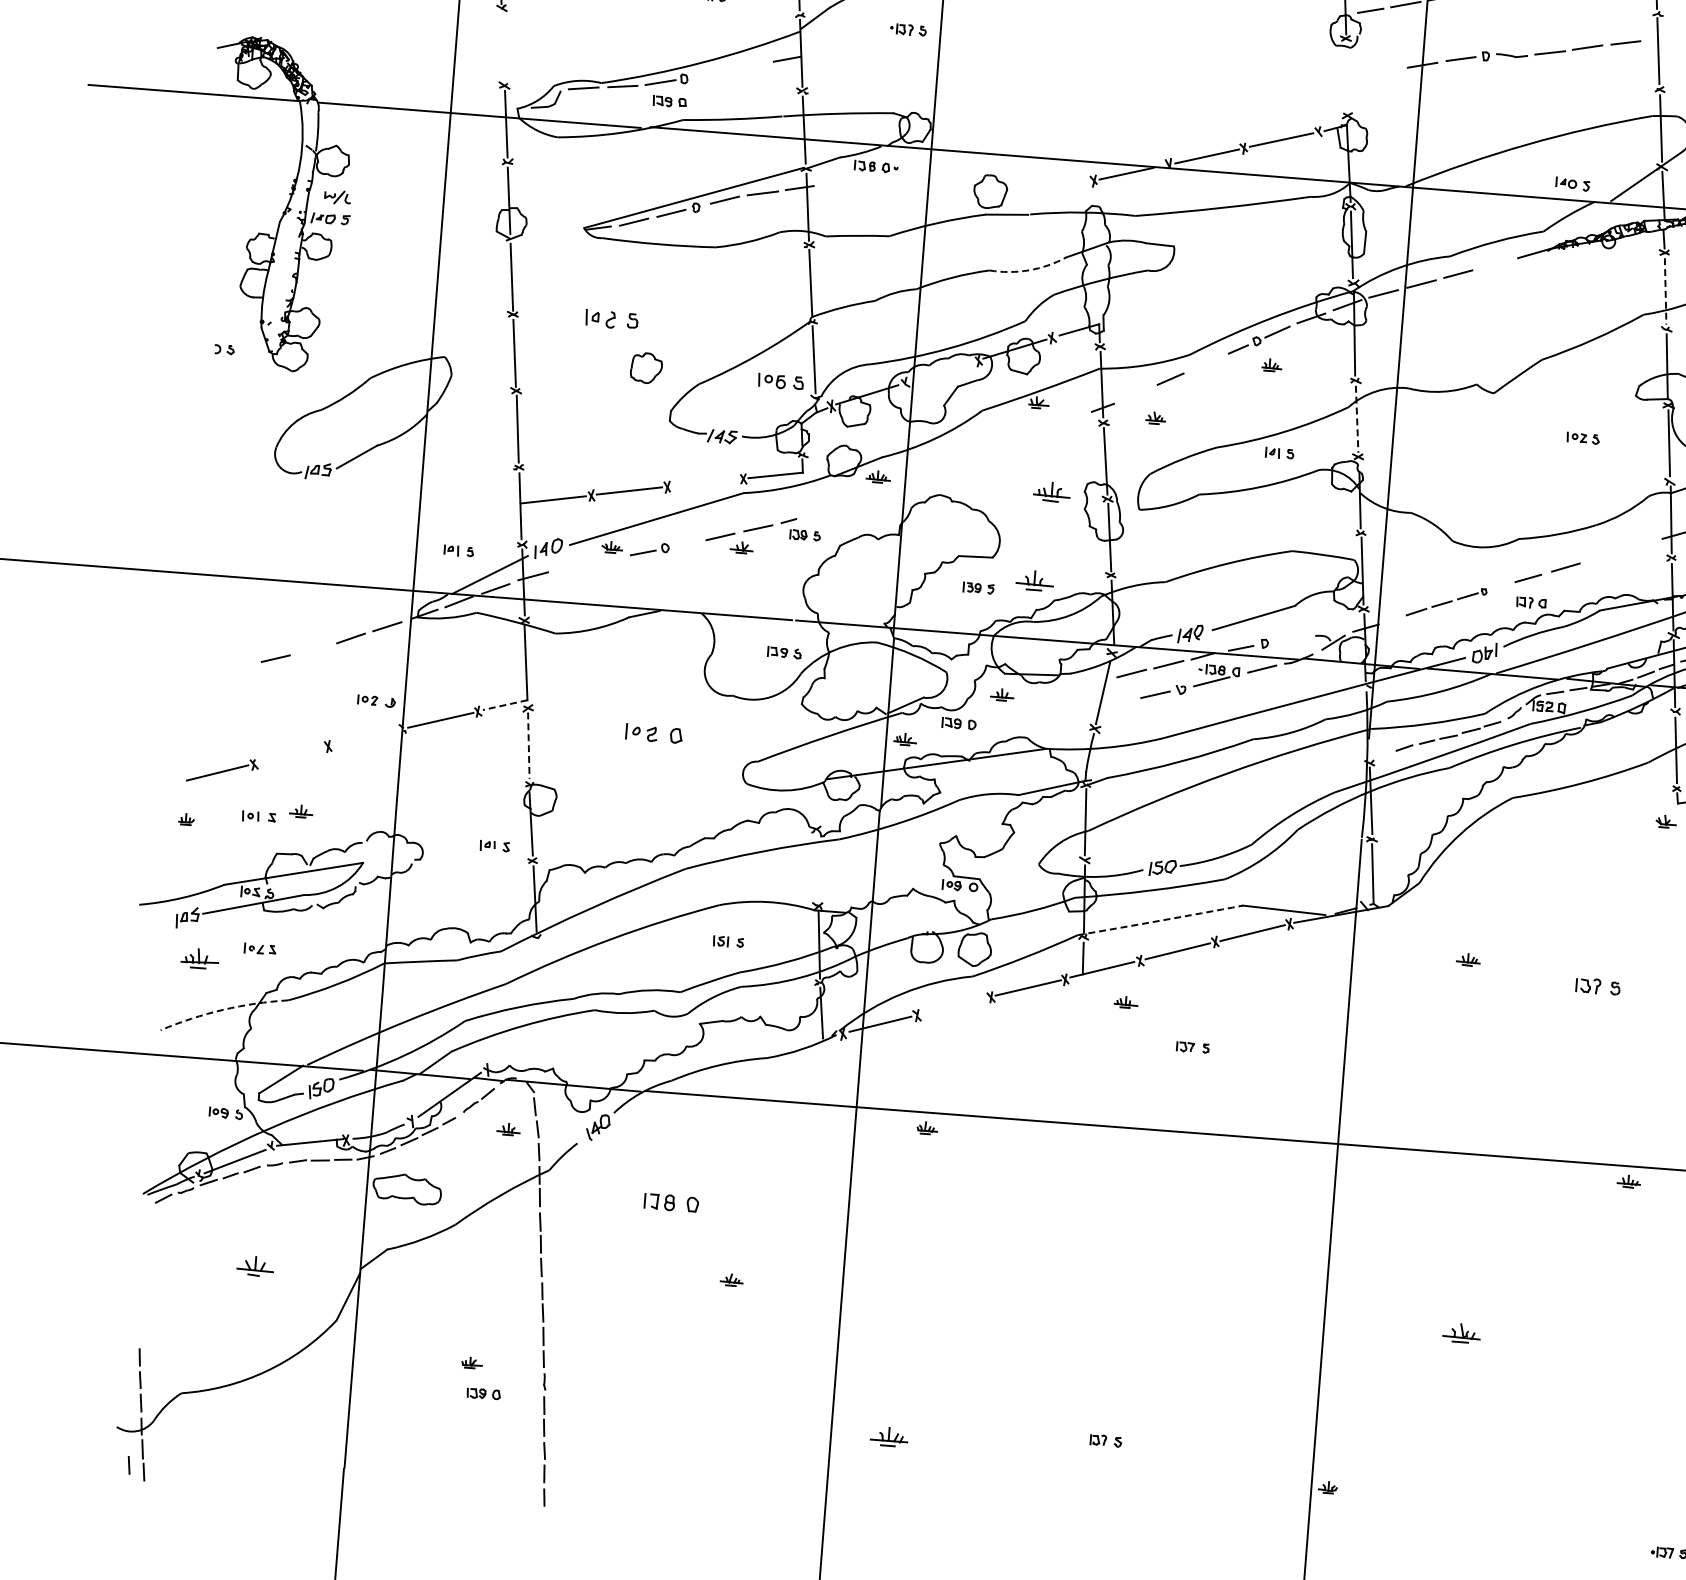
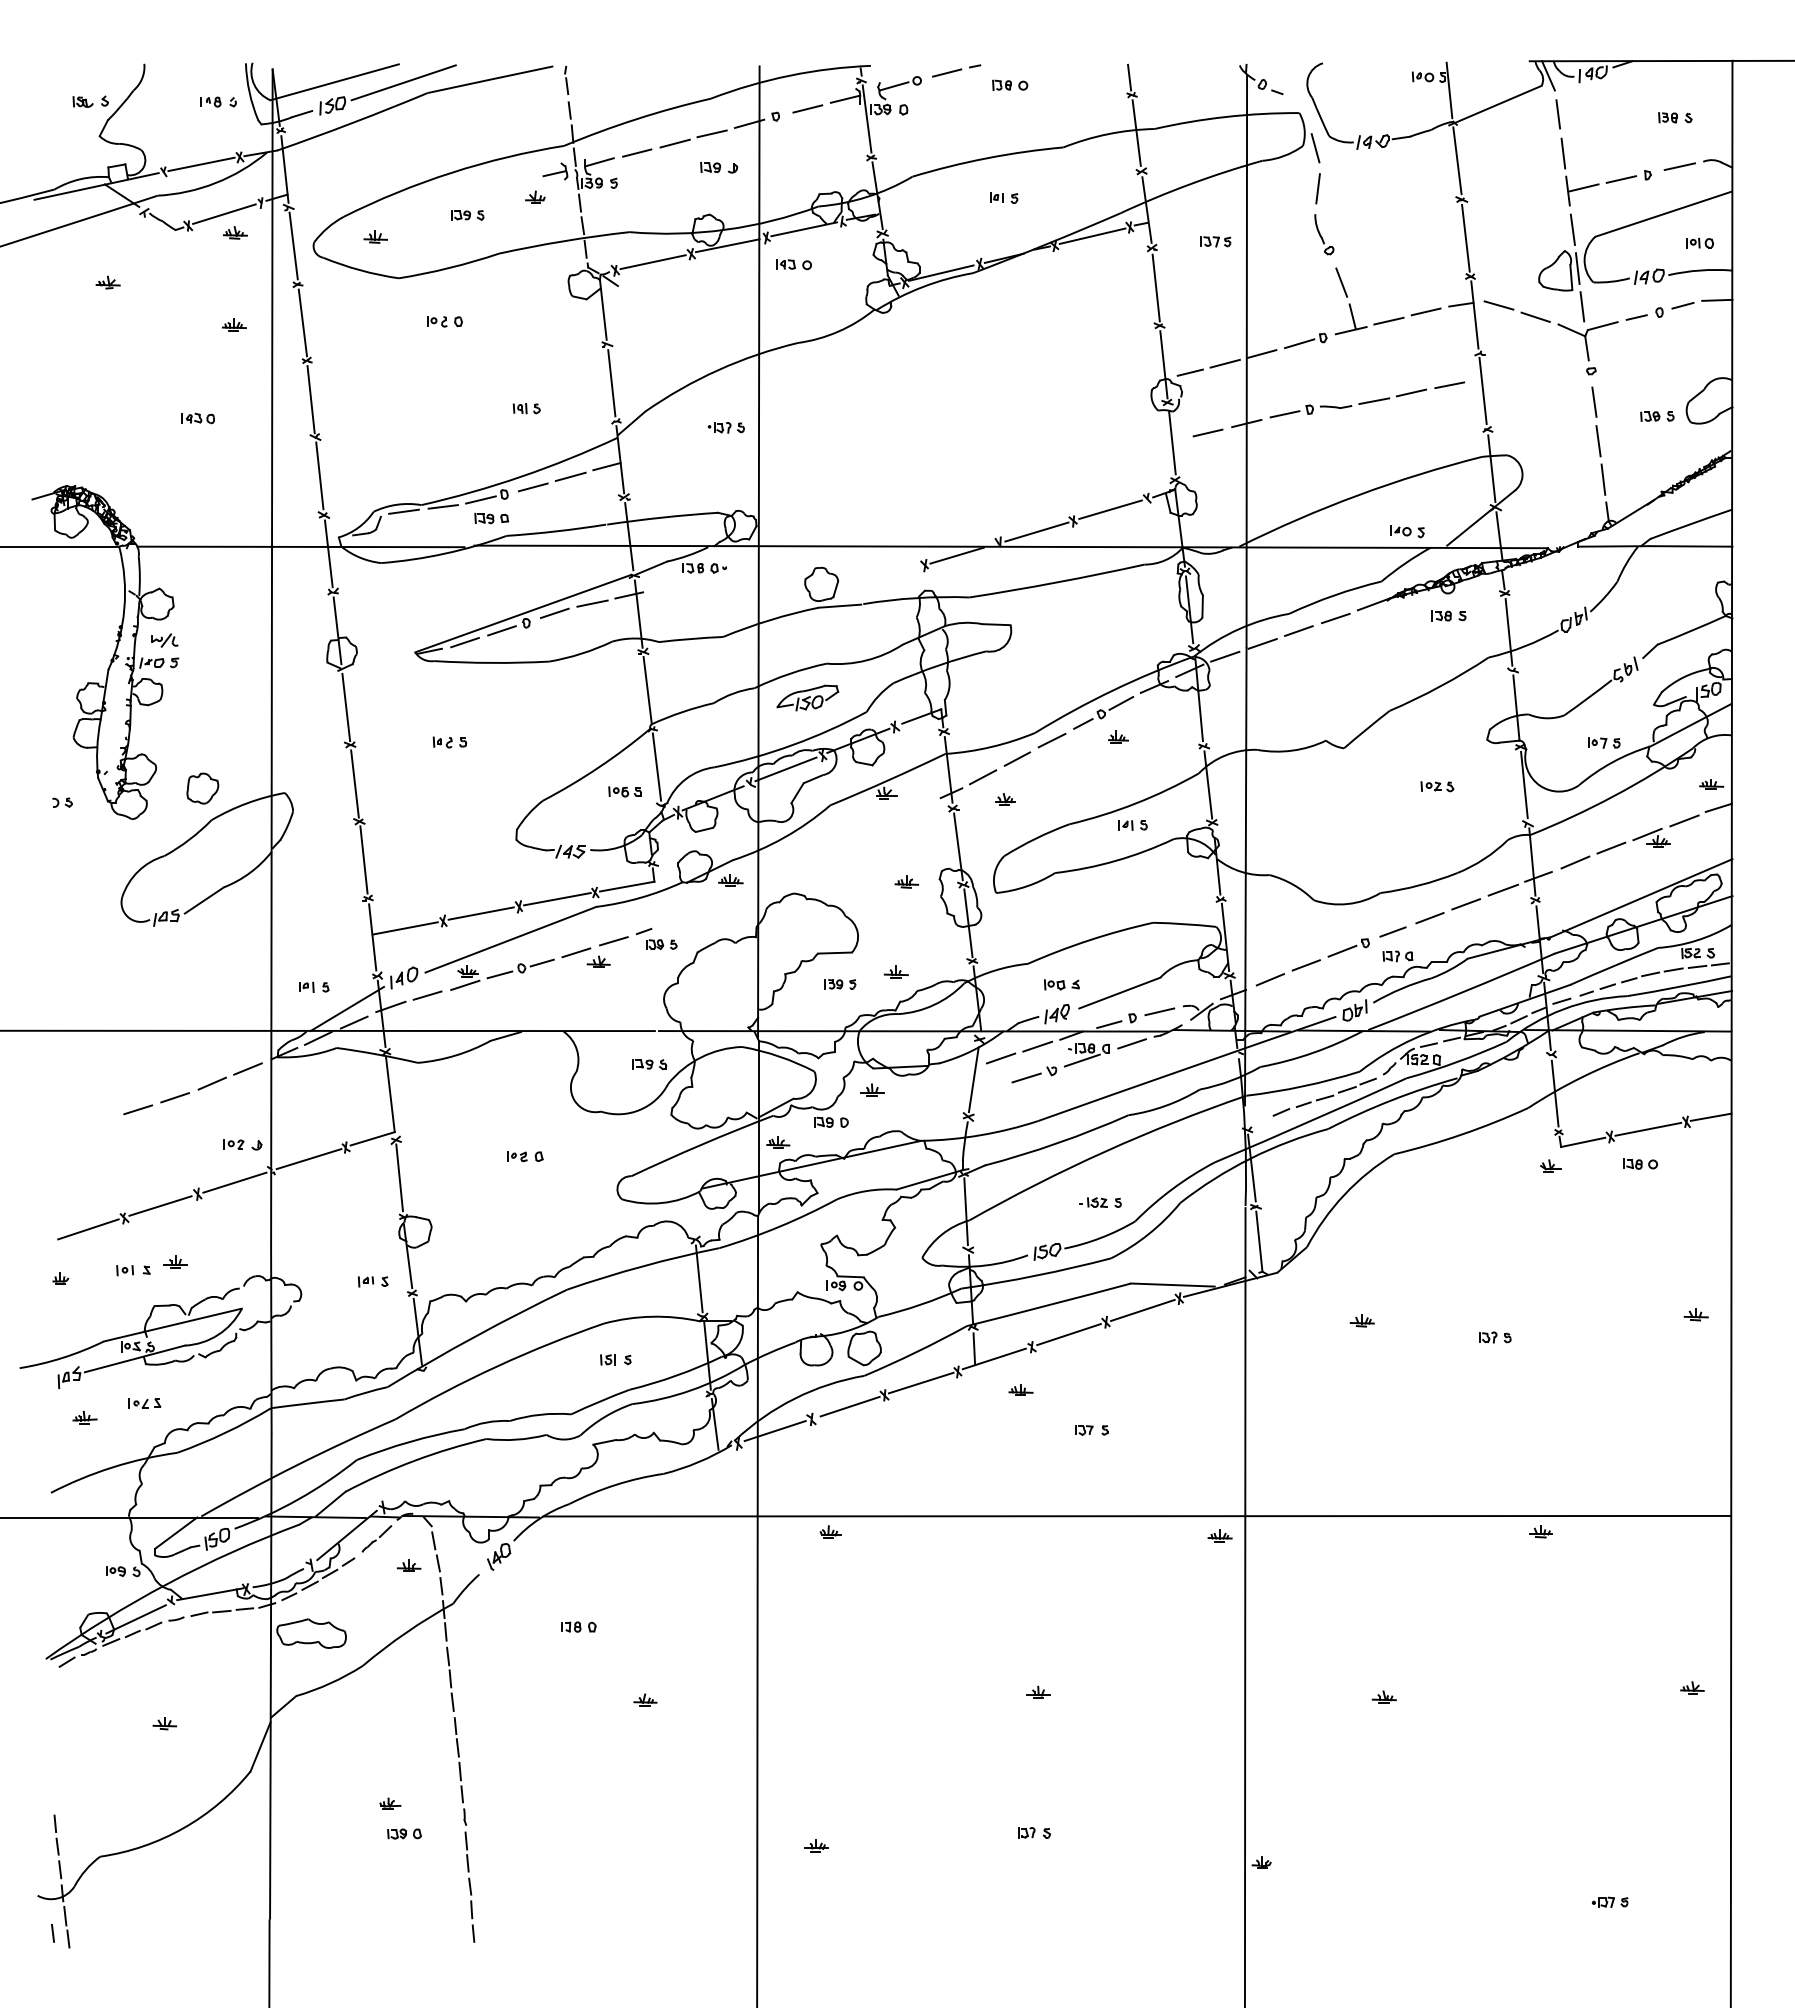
line: (503, 46) -> (319, 475), added
line: (750, 66) -> (570, 476), added
line: (1383, 71) -> (1207, 432), added
line: (712, 74) -> (532, 487), added
line: (1347, 78) -> (1172, 442), added
line: (1495, 264) -> (1335, 618), added
arc: (1029, 270) -> (866, 660), dashed -> solid
part: (1607, 270) -> (1448, 615), added
line: (1666, 291) -> (1509, 632), dashed -> solid
part: (968, 302) -> (807, 697), added
part: (611, 319) -> (449, 742), size x0.62
line: (1205, 363) -> (1051, 740), added
part: (646, 368) -> (202, 788), moved
line: (940, 371) -> (785, 769), added
part: (780, 381) -> (624, 791), size x0.71
line: (1134, 394) -> (982, 777), added
line: (1357, 419) -> (1208, 785), dashed -> solid
line: (705, 482) -> (557, 899), added
part: (1051, 491) -> (906, 881), size x0.62
line: (685, 543) -> (541, 962), added
line: (1639, 544) -> (1502, 889), added
line: (1602, 556) -> (1466, 904), added
line: (608, 560) -> (465, 985), added
line: (570, 567) -> (427, 995), added
part: (1034, 579) -> (895, 971), size x0.62
part: (1446, 602) -> (1312, 962), size x1.43
part: (1197, 605) -> (1061, 984), added
line: (1291, 639) -> (1159, 1011), added
line: (313, 649) -> (175, 1097), added
line: (505, 704) -> (372, 1138), dashed -> solid
part: (654, 734) -> (525, 1156), size x0.62
line: (365, 737) -> (234, 1182), added
line: (528, 745) -> (399, 1177), dashed -> solid
line: (290, 754) -> (160, 1205), added
part: (1218, 823) -> (1100, 1202), added
line: (816, 867) -> (698, 1278), added
arc: (1160, 921) -> (1049, 1305), dashed -> solid
part: (199, 958) -> (84, 1417), size x0.62
part: (1598, 986) -> (1495, 1337), size x0.71
line: (955, 1005) -> (849, 1406), added
arc: (223, 1009) -> (112, 1467), dashed -> solid
part: (1311, 1161) -> (1219, 1535), added
part: (671, 1202) -> (578, 1626), size x0.62
part: (255, 1266) -> (164, 1723), size x0.62
part: (1120, 1301) -> (1038, 1691), added
part: (1460, 1332) -> (1383, 1696), size x0.62
part: (889, 1436) -> (816, 1845), size x0.62

